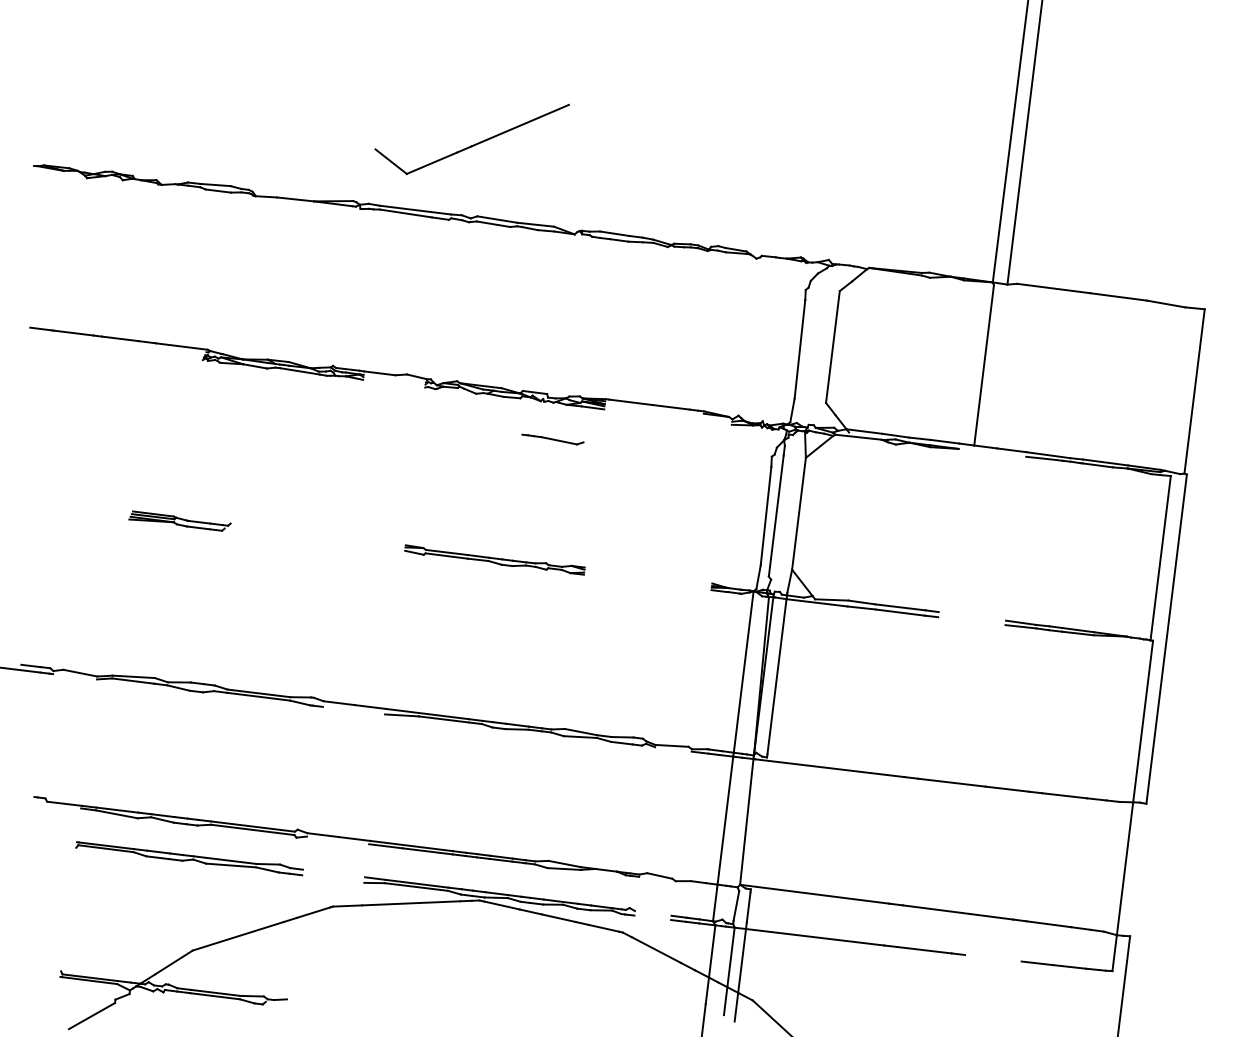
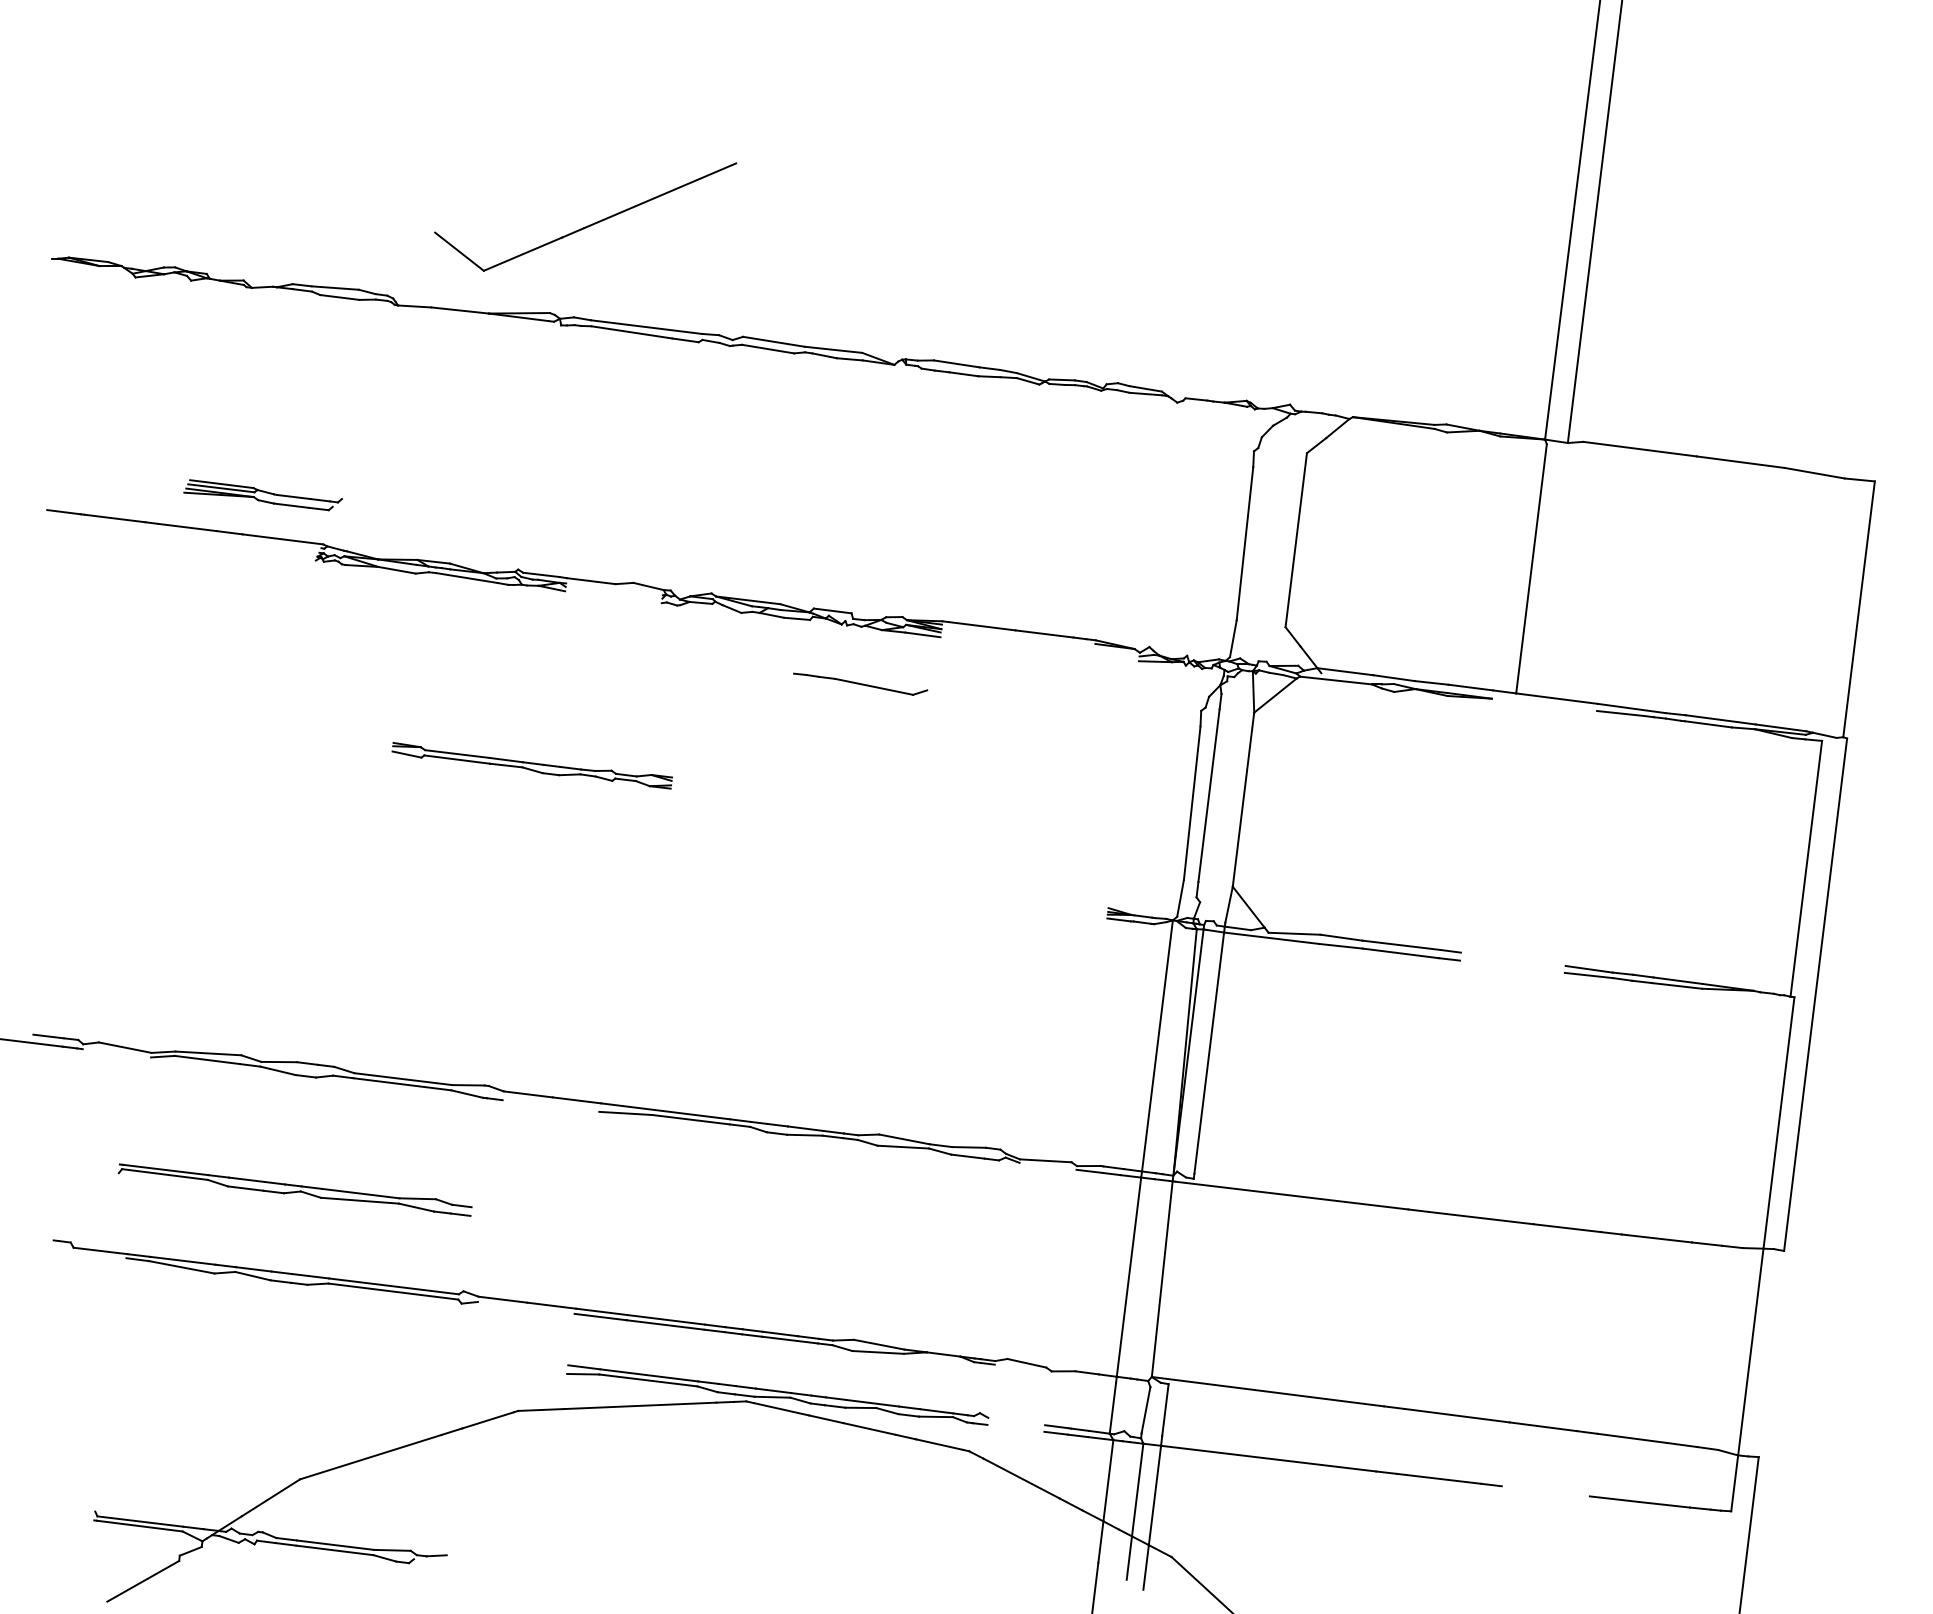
part: (473, 144) -> (587, 225), moved
part: (552, 439) -> (859, 684), size x1.4
part: (179, 520) -> (262, 494), moved
part: (494, 559) -> (531, 764), moved
part: (189, 858) -> (295, 1189), moved

